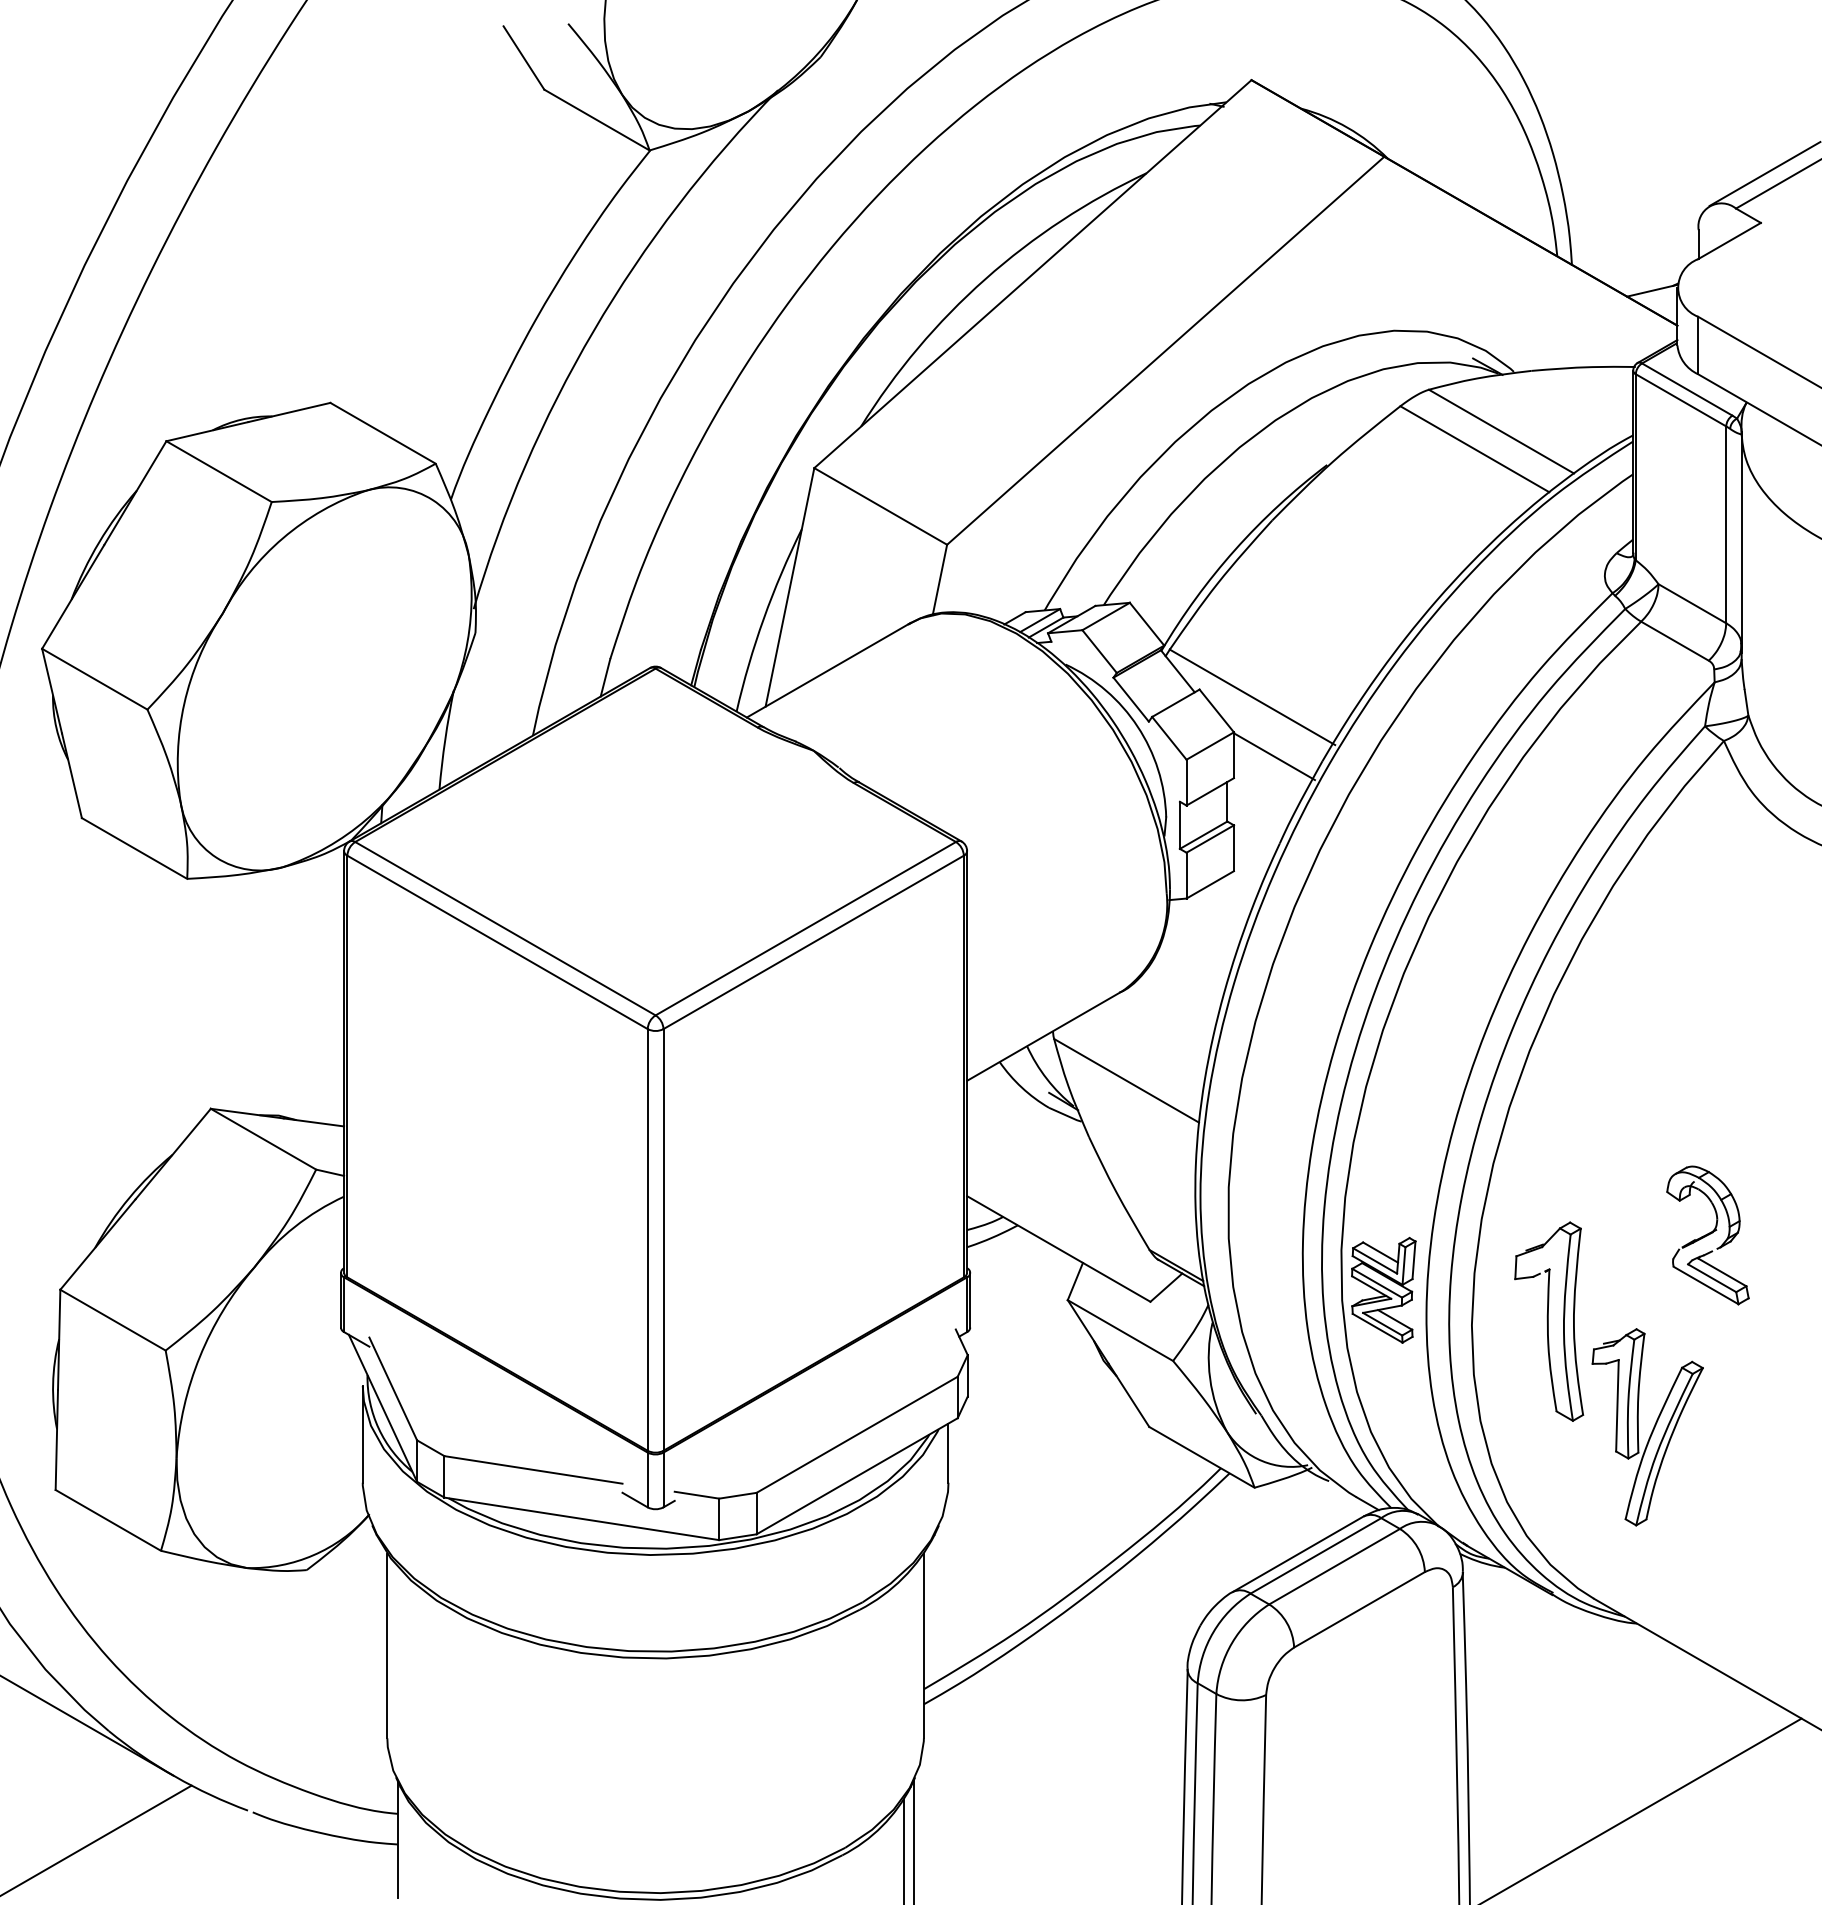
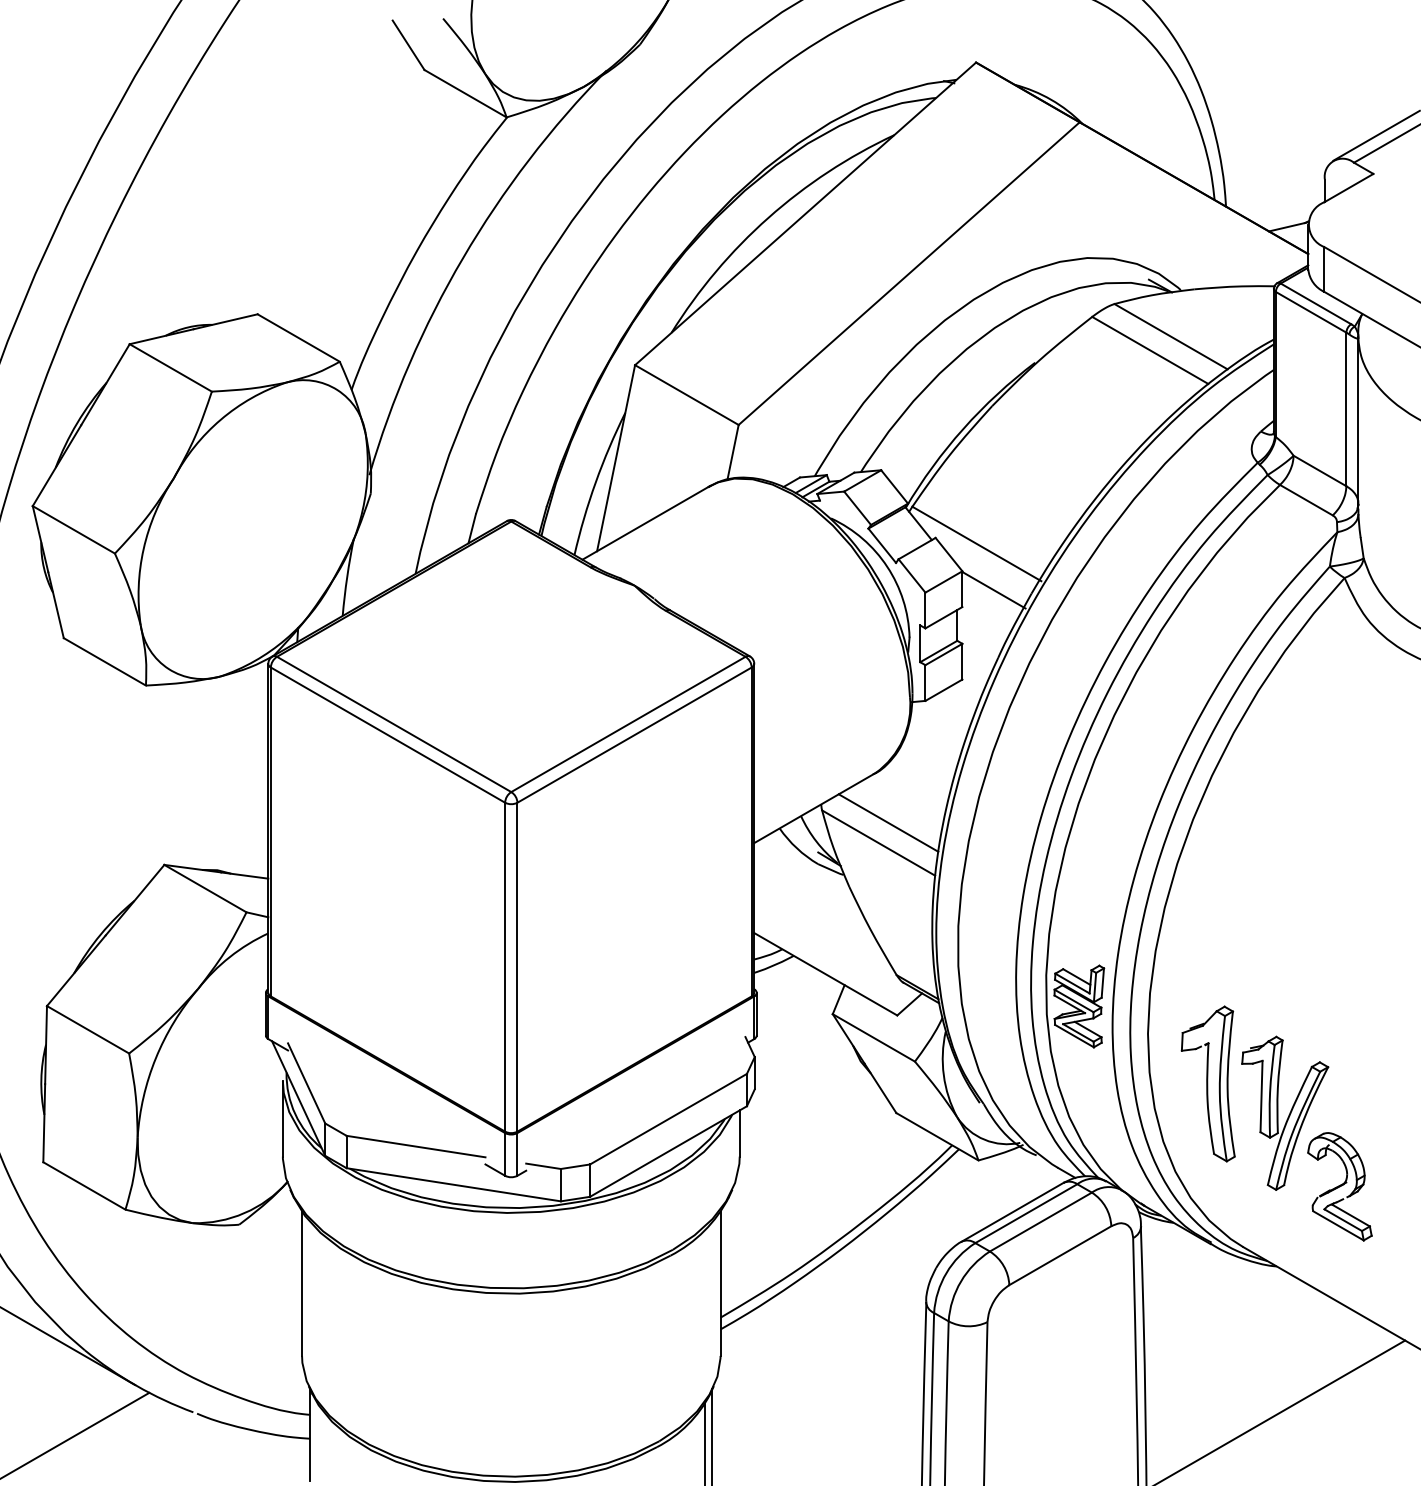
line: (1139, 1055) -> (888, 823), added
part: (1707, 1235) -> (1339, 1186), moved
part: (1549, 1321) -> (1208, 1083), moved

